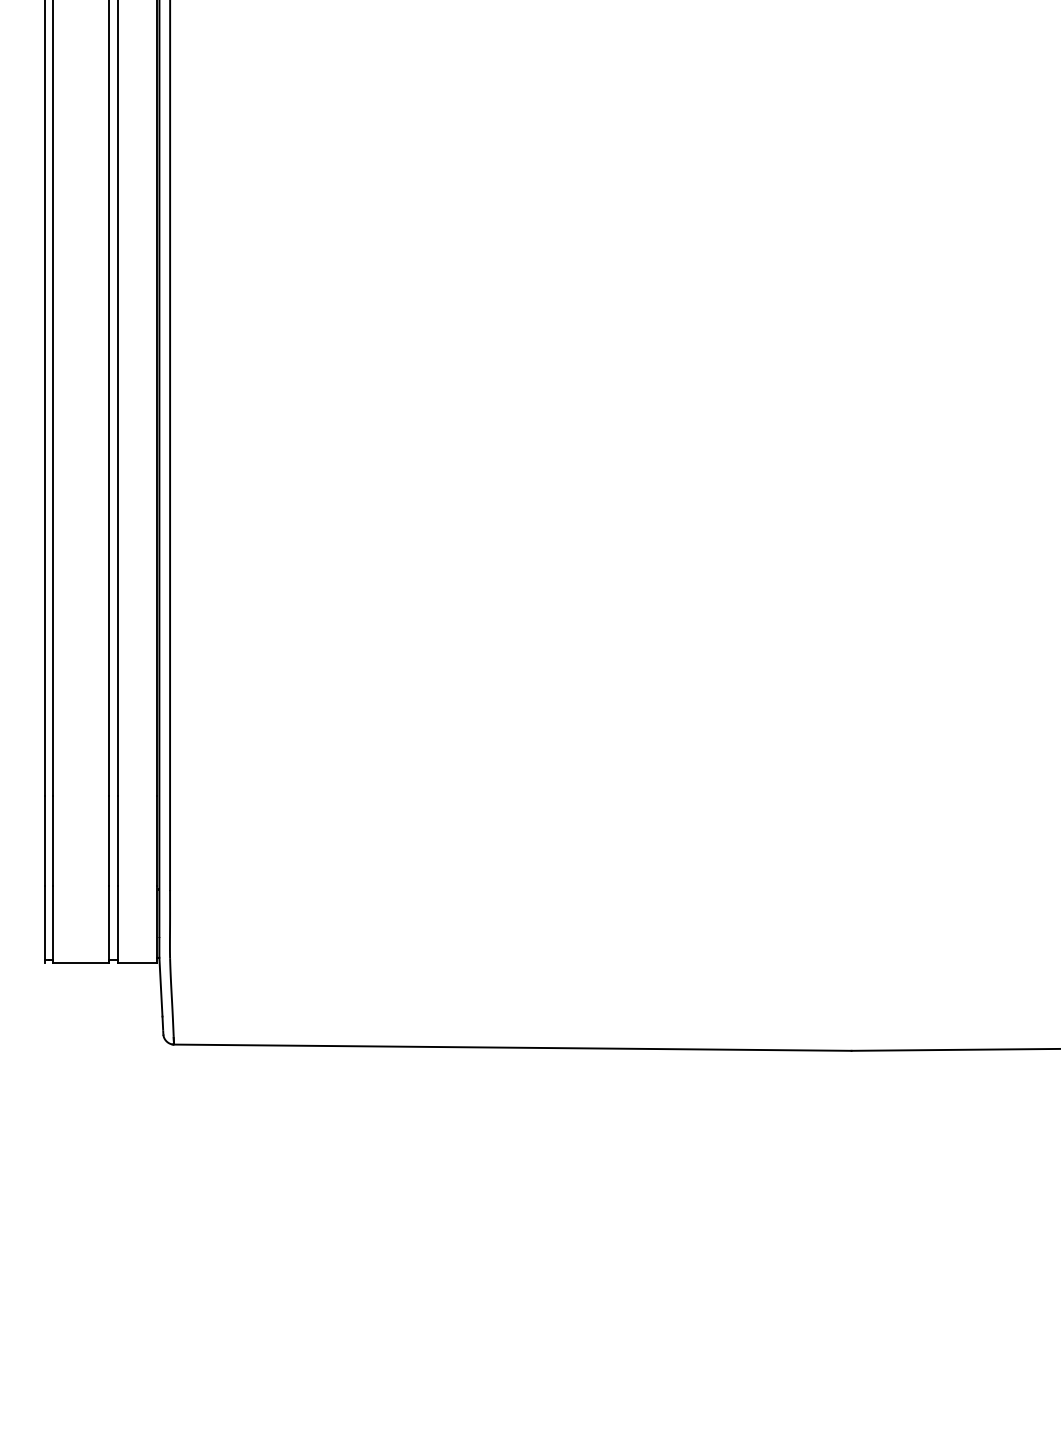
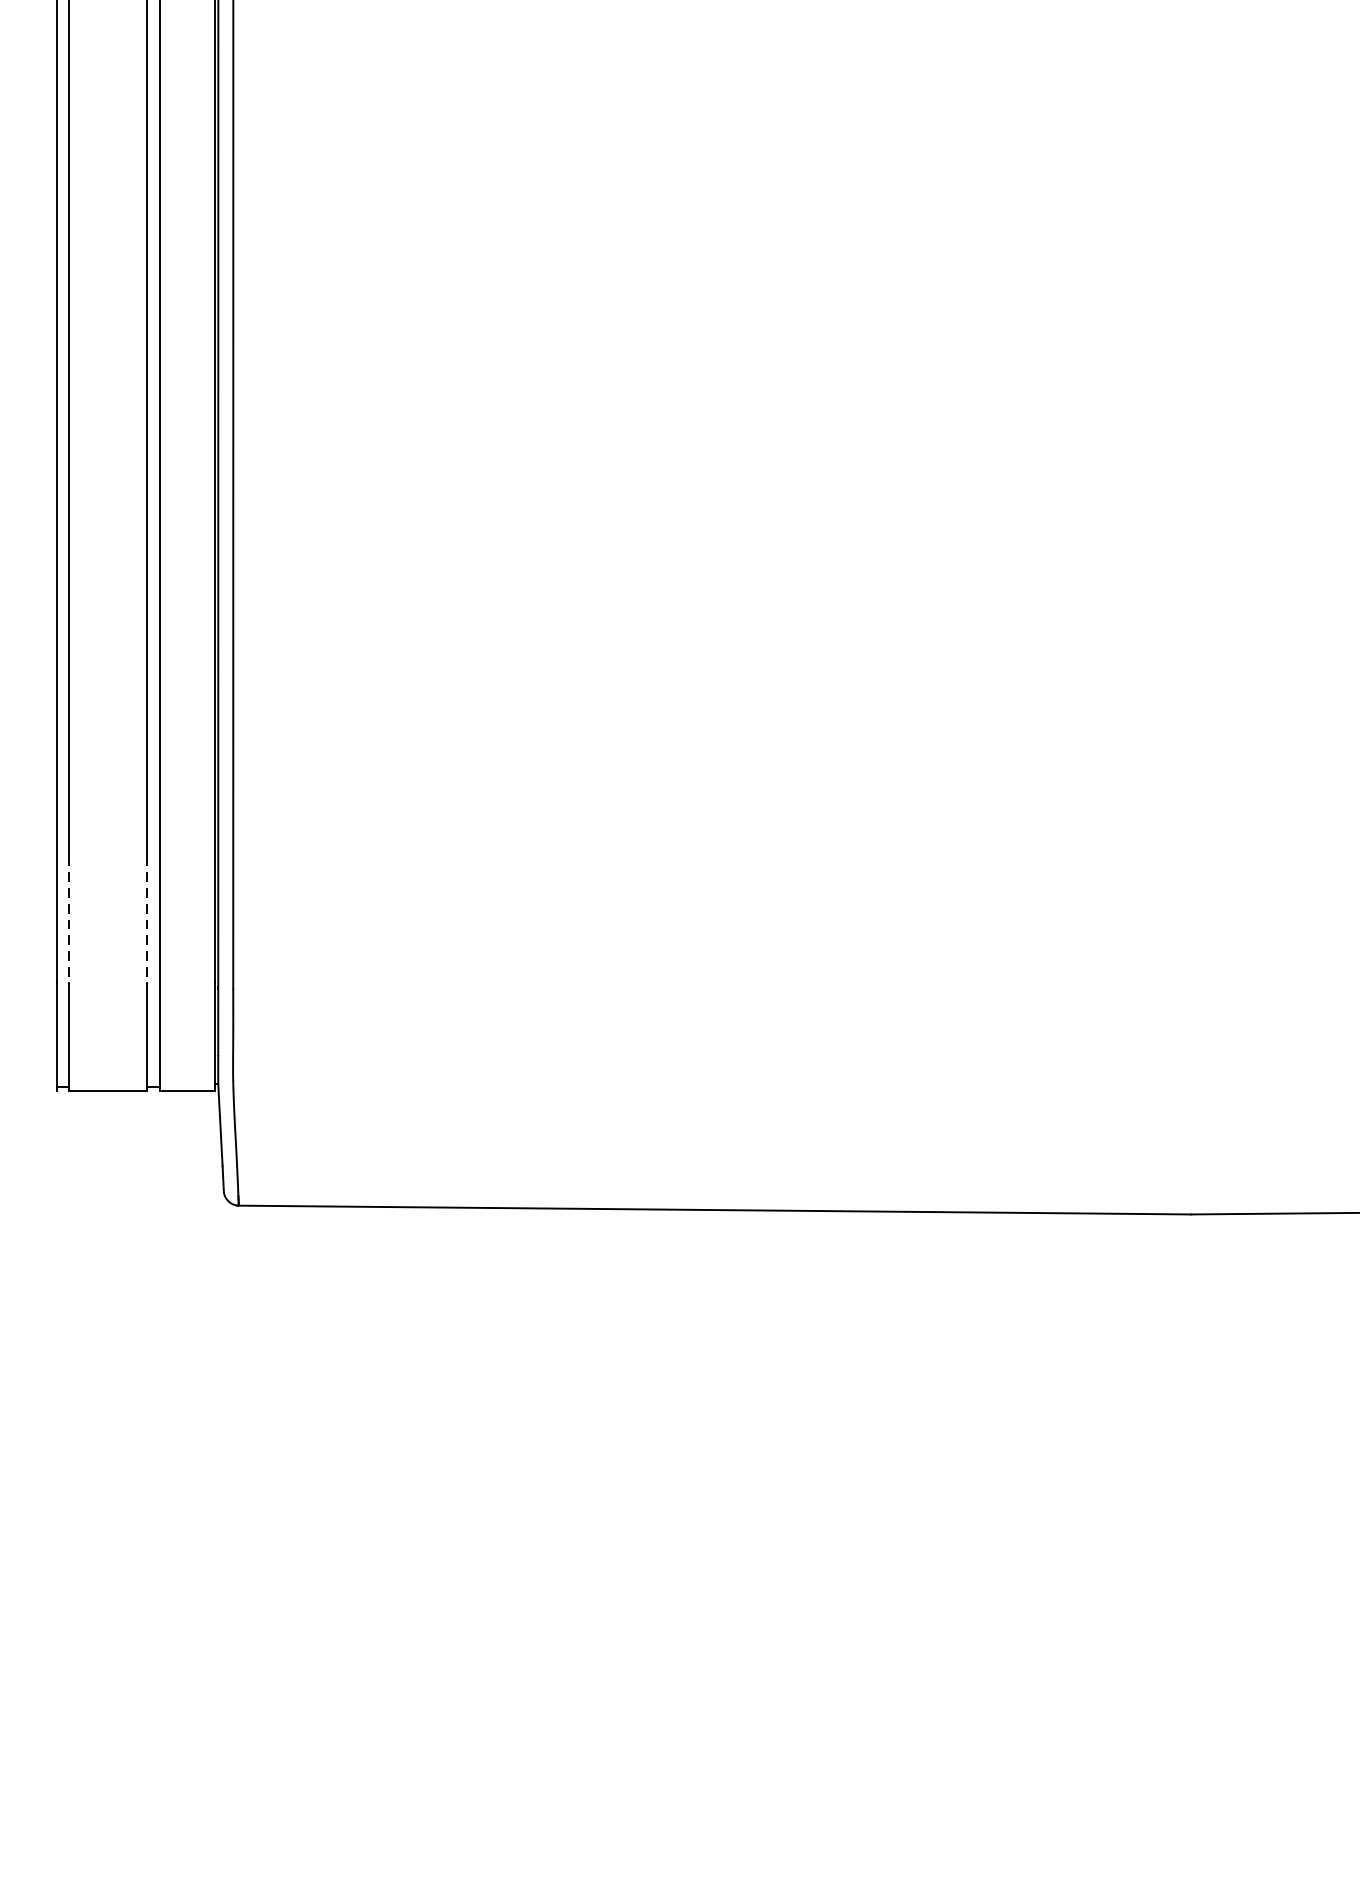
line: (53, 841) -> (69, 920), solid -> dashed
line: (108, 841) -> (146, 920), solid -> dashed

